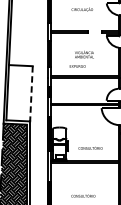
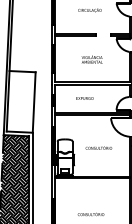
text: (77, 66) -> (84, 98), moved
line: (31, 94) -> (34, 103), dashed -> solid
text: (90, 147) -> (98, 147), moved

